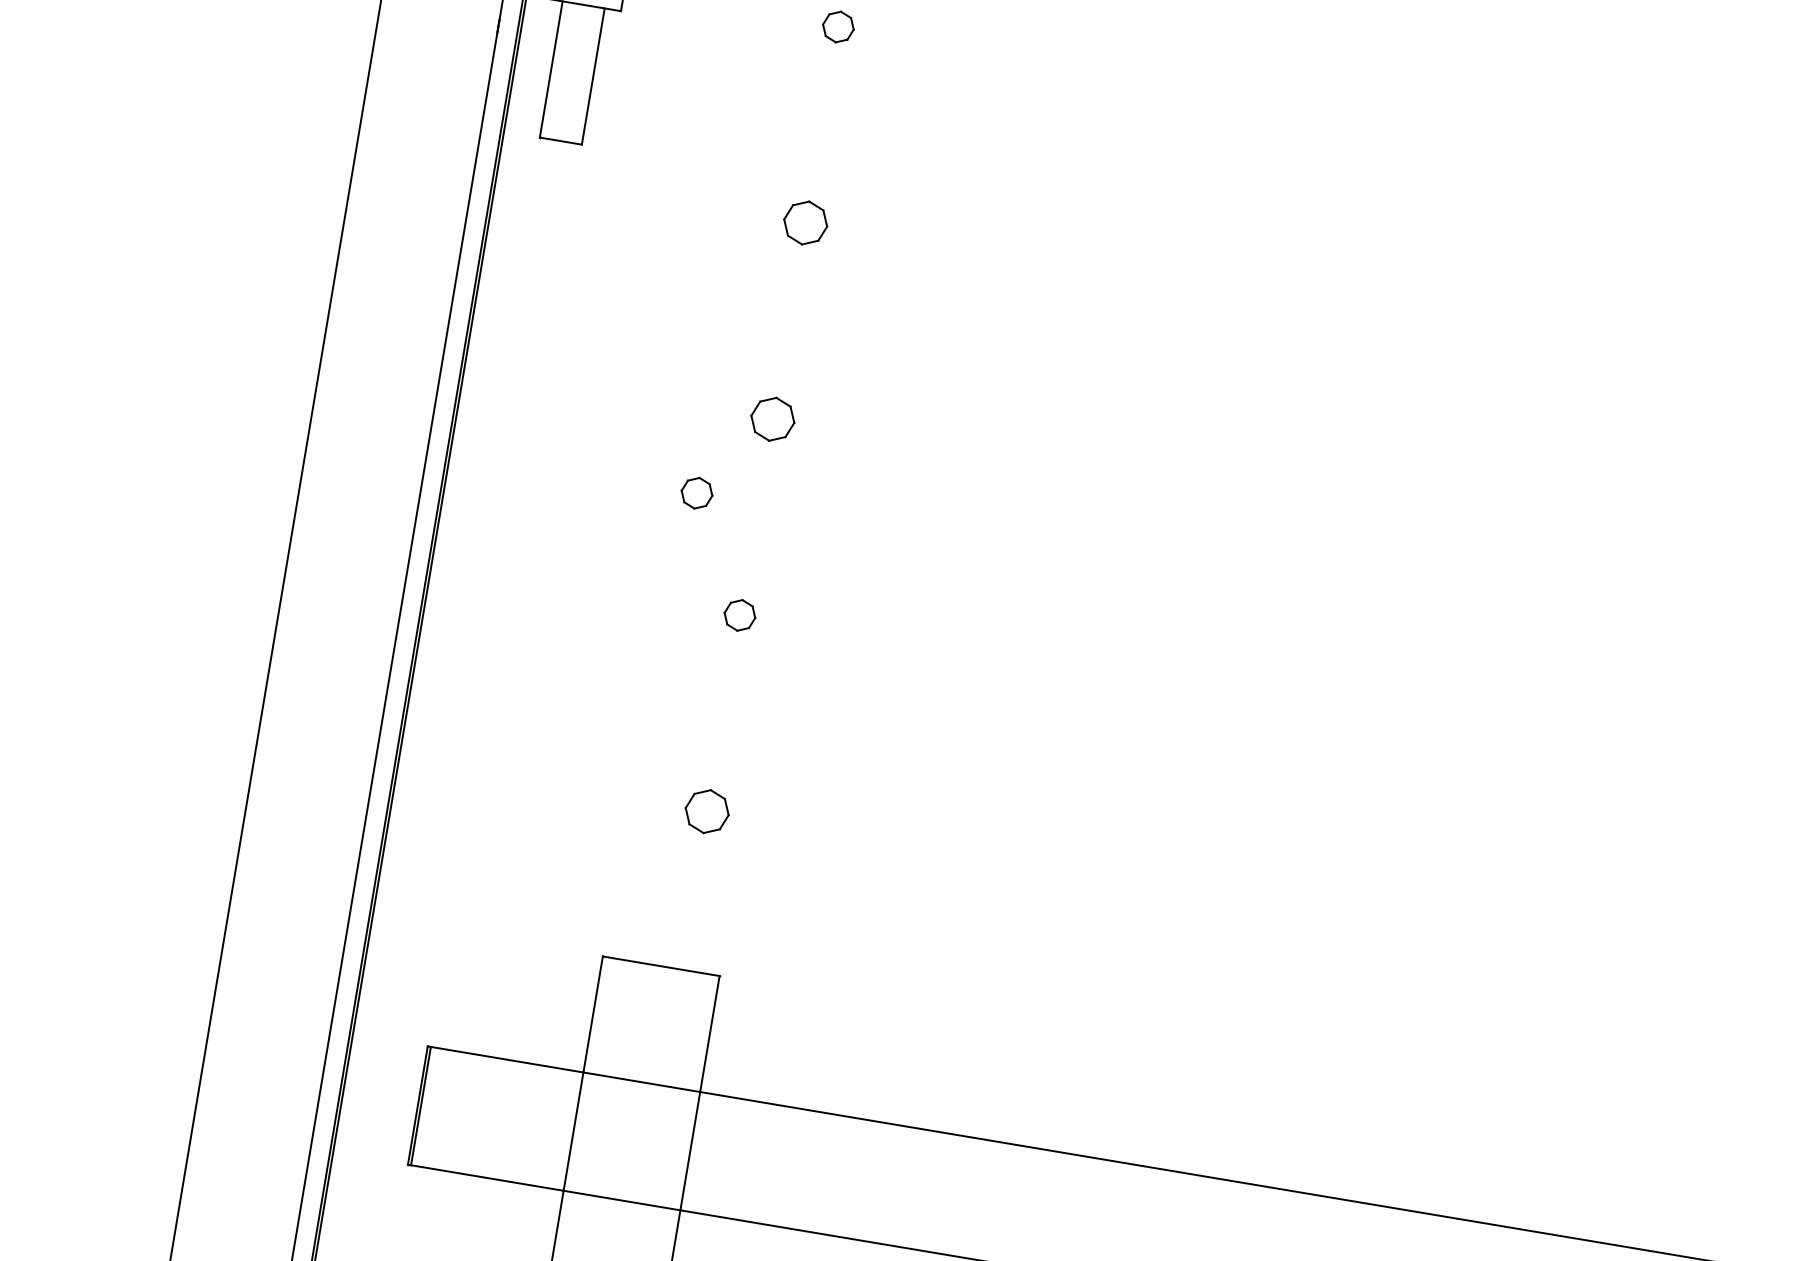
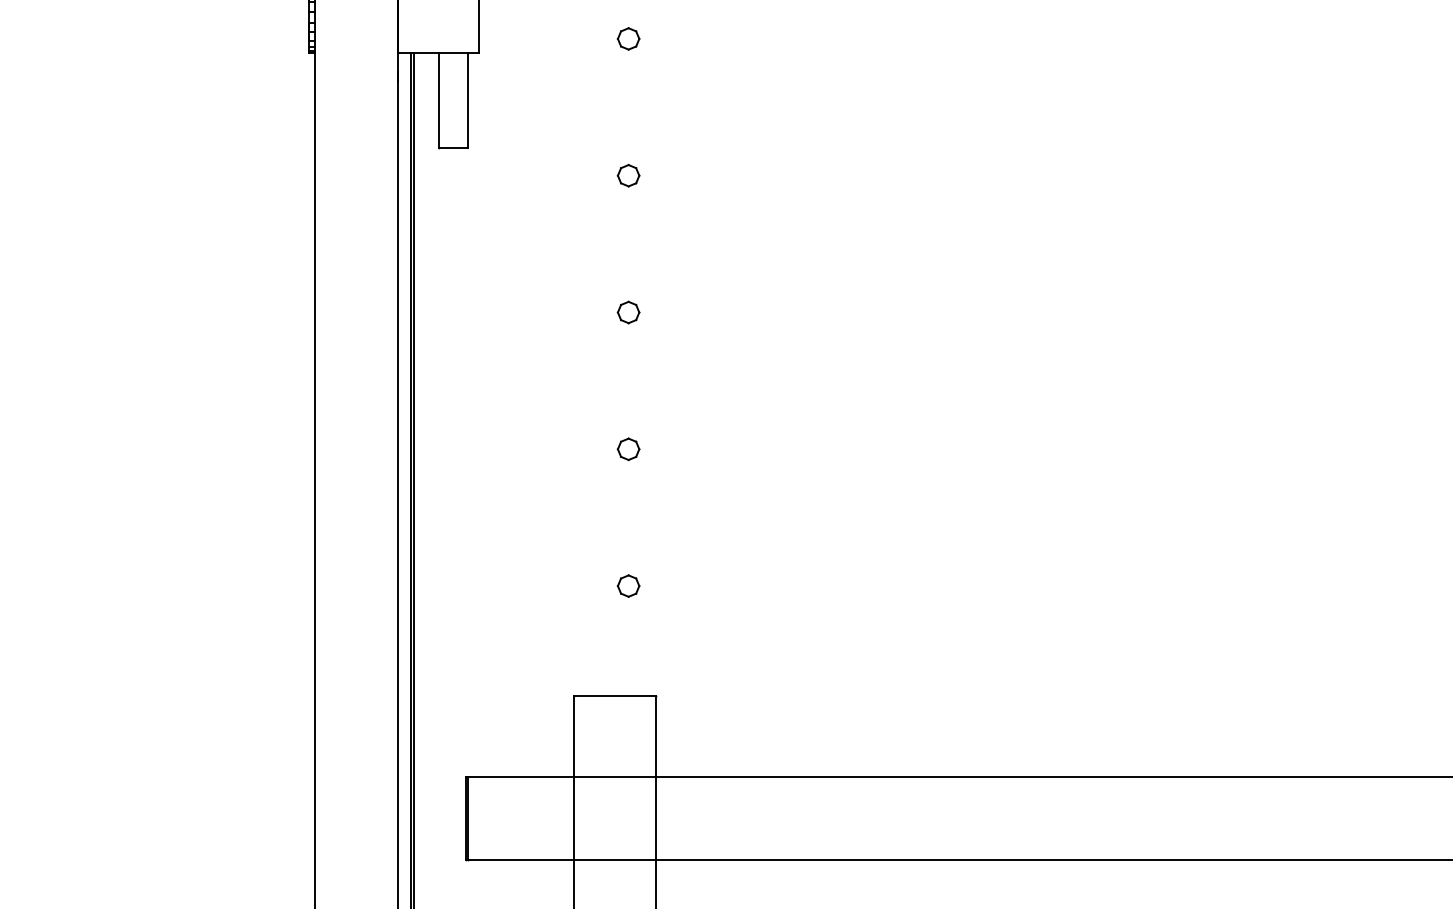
part: (805, 222) -> (628, 175), size x0.71
part: (772, 419) -> (628, 312), size x0.71
part: (696, 493) -> (585, 371), removed
part: (707, 810) -> (628, 585), size x0.71

